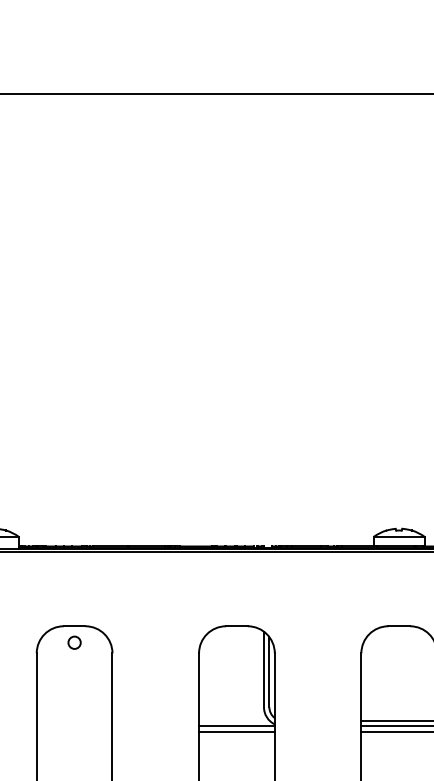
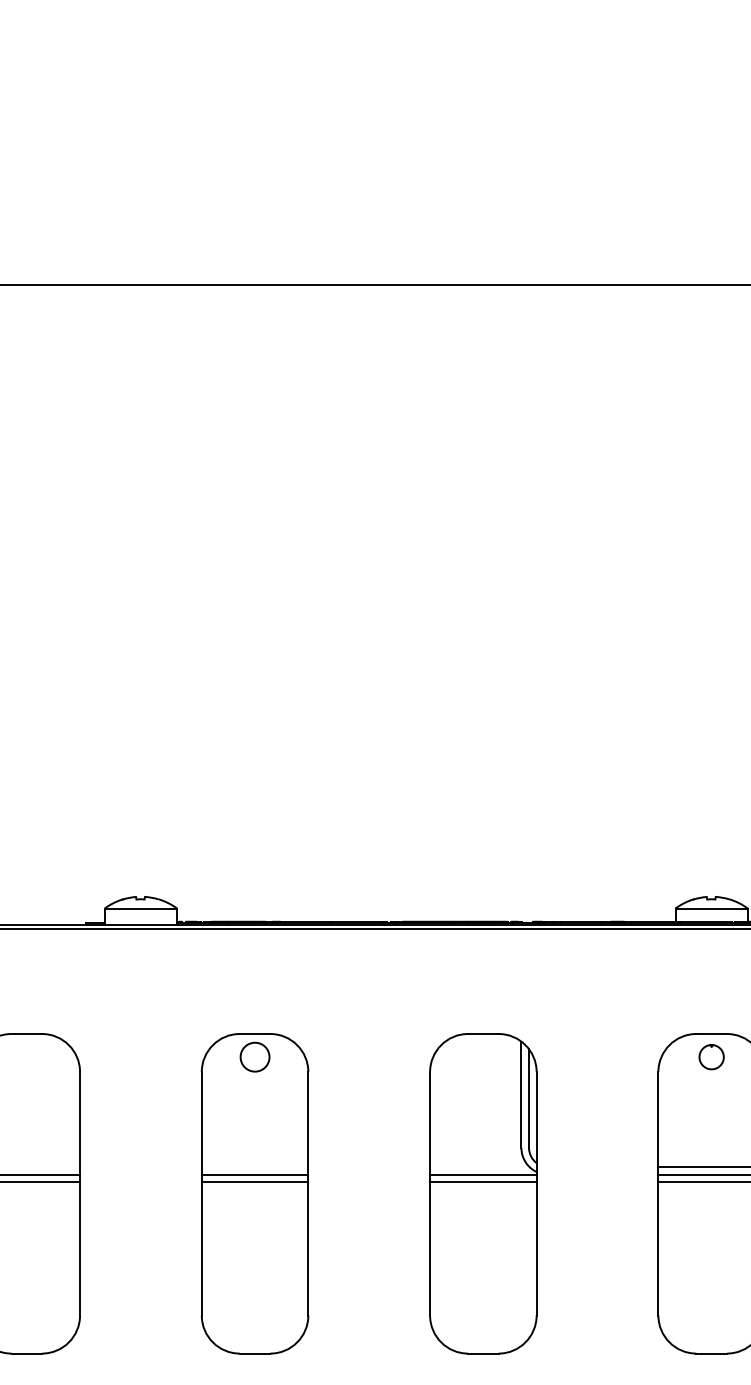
circle: (74, 642) -> (254, 1056), size x1.67
circle: (399, 642) -> (711, 1057), added
line: (74, 726) -> (254, 1174), added
line: (74, 731) -> (254, 1182), added

